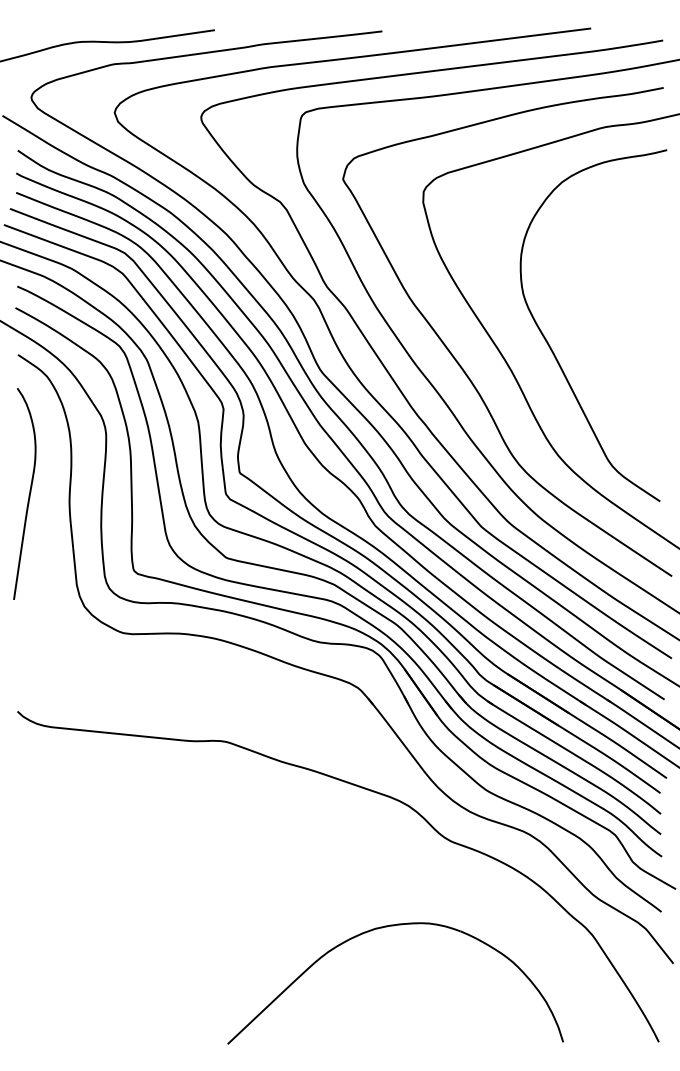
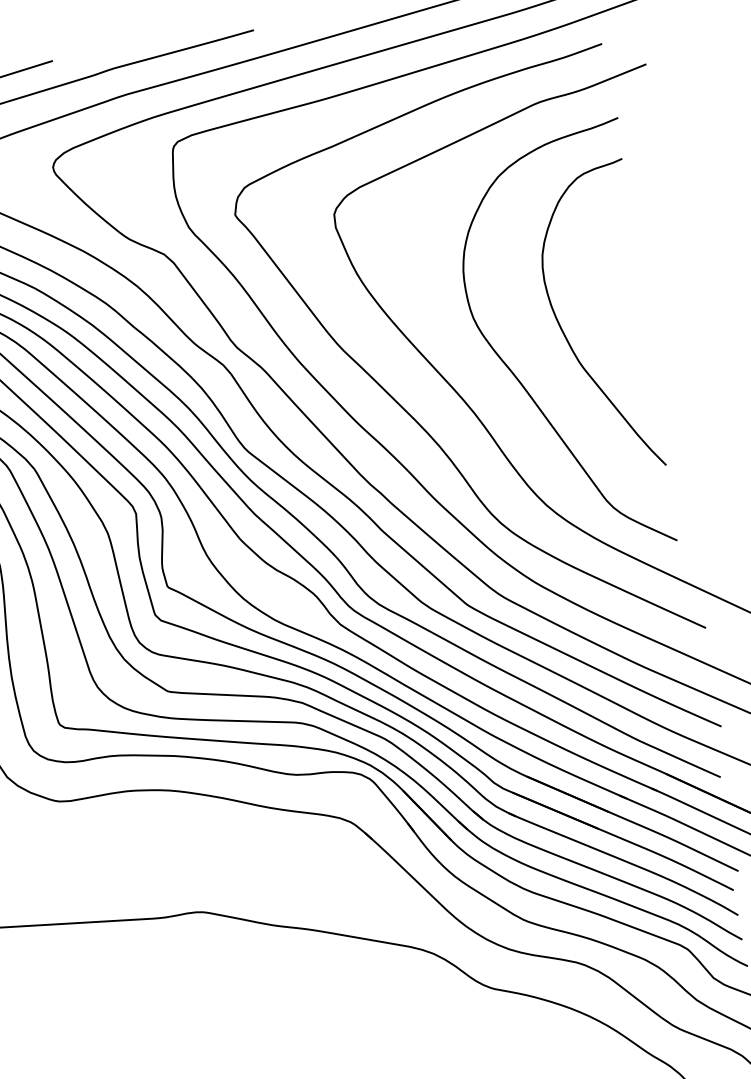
curve: (596, 319) -> (566, 334), added

